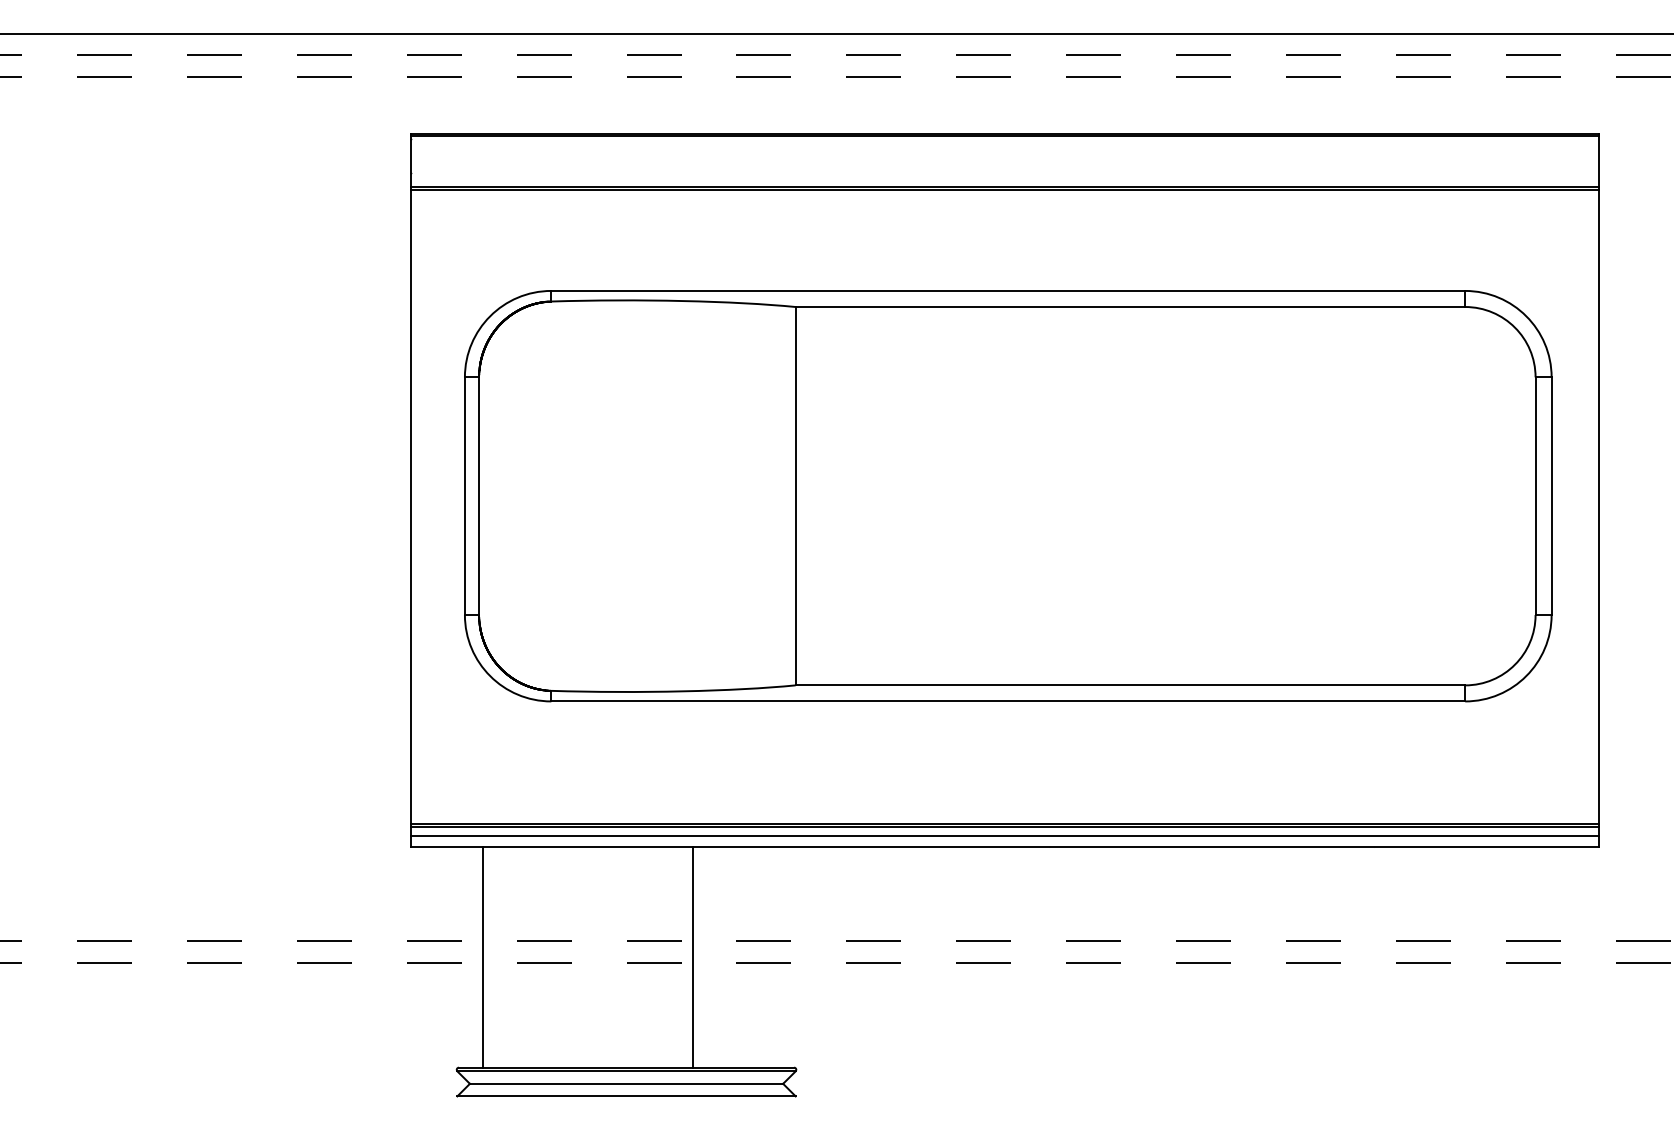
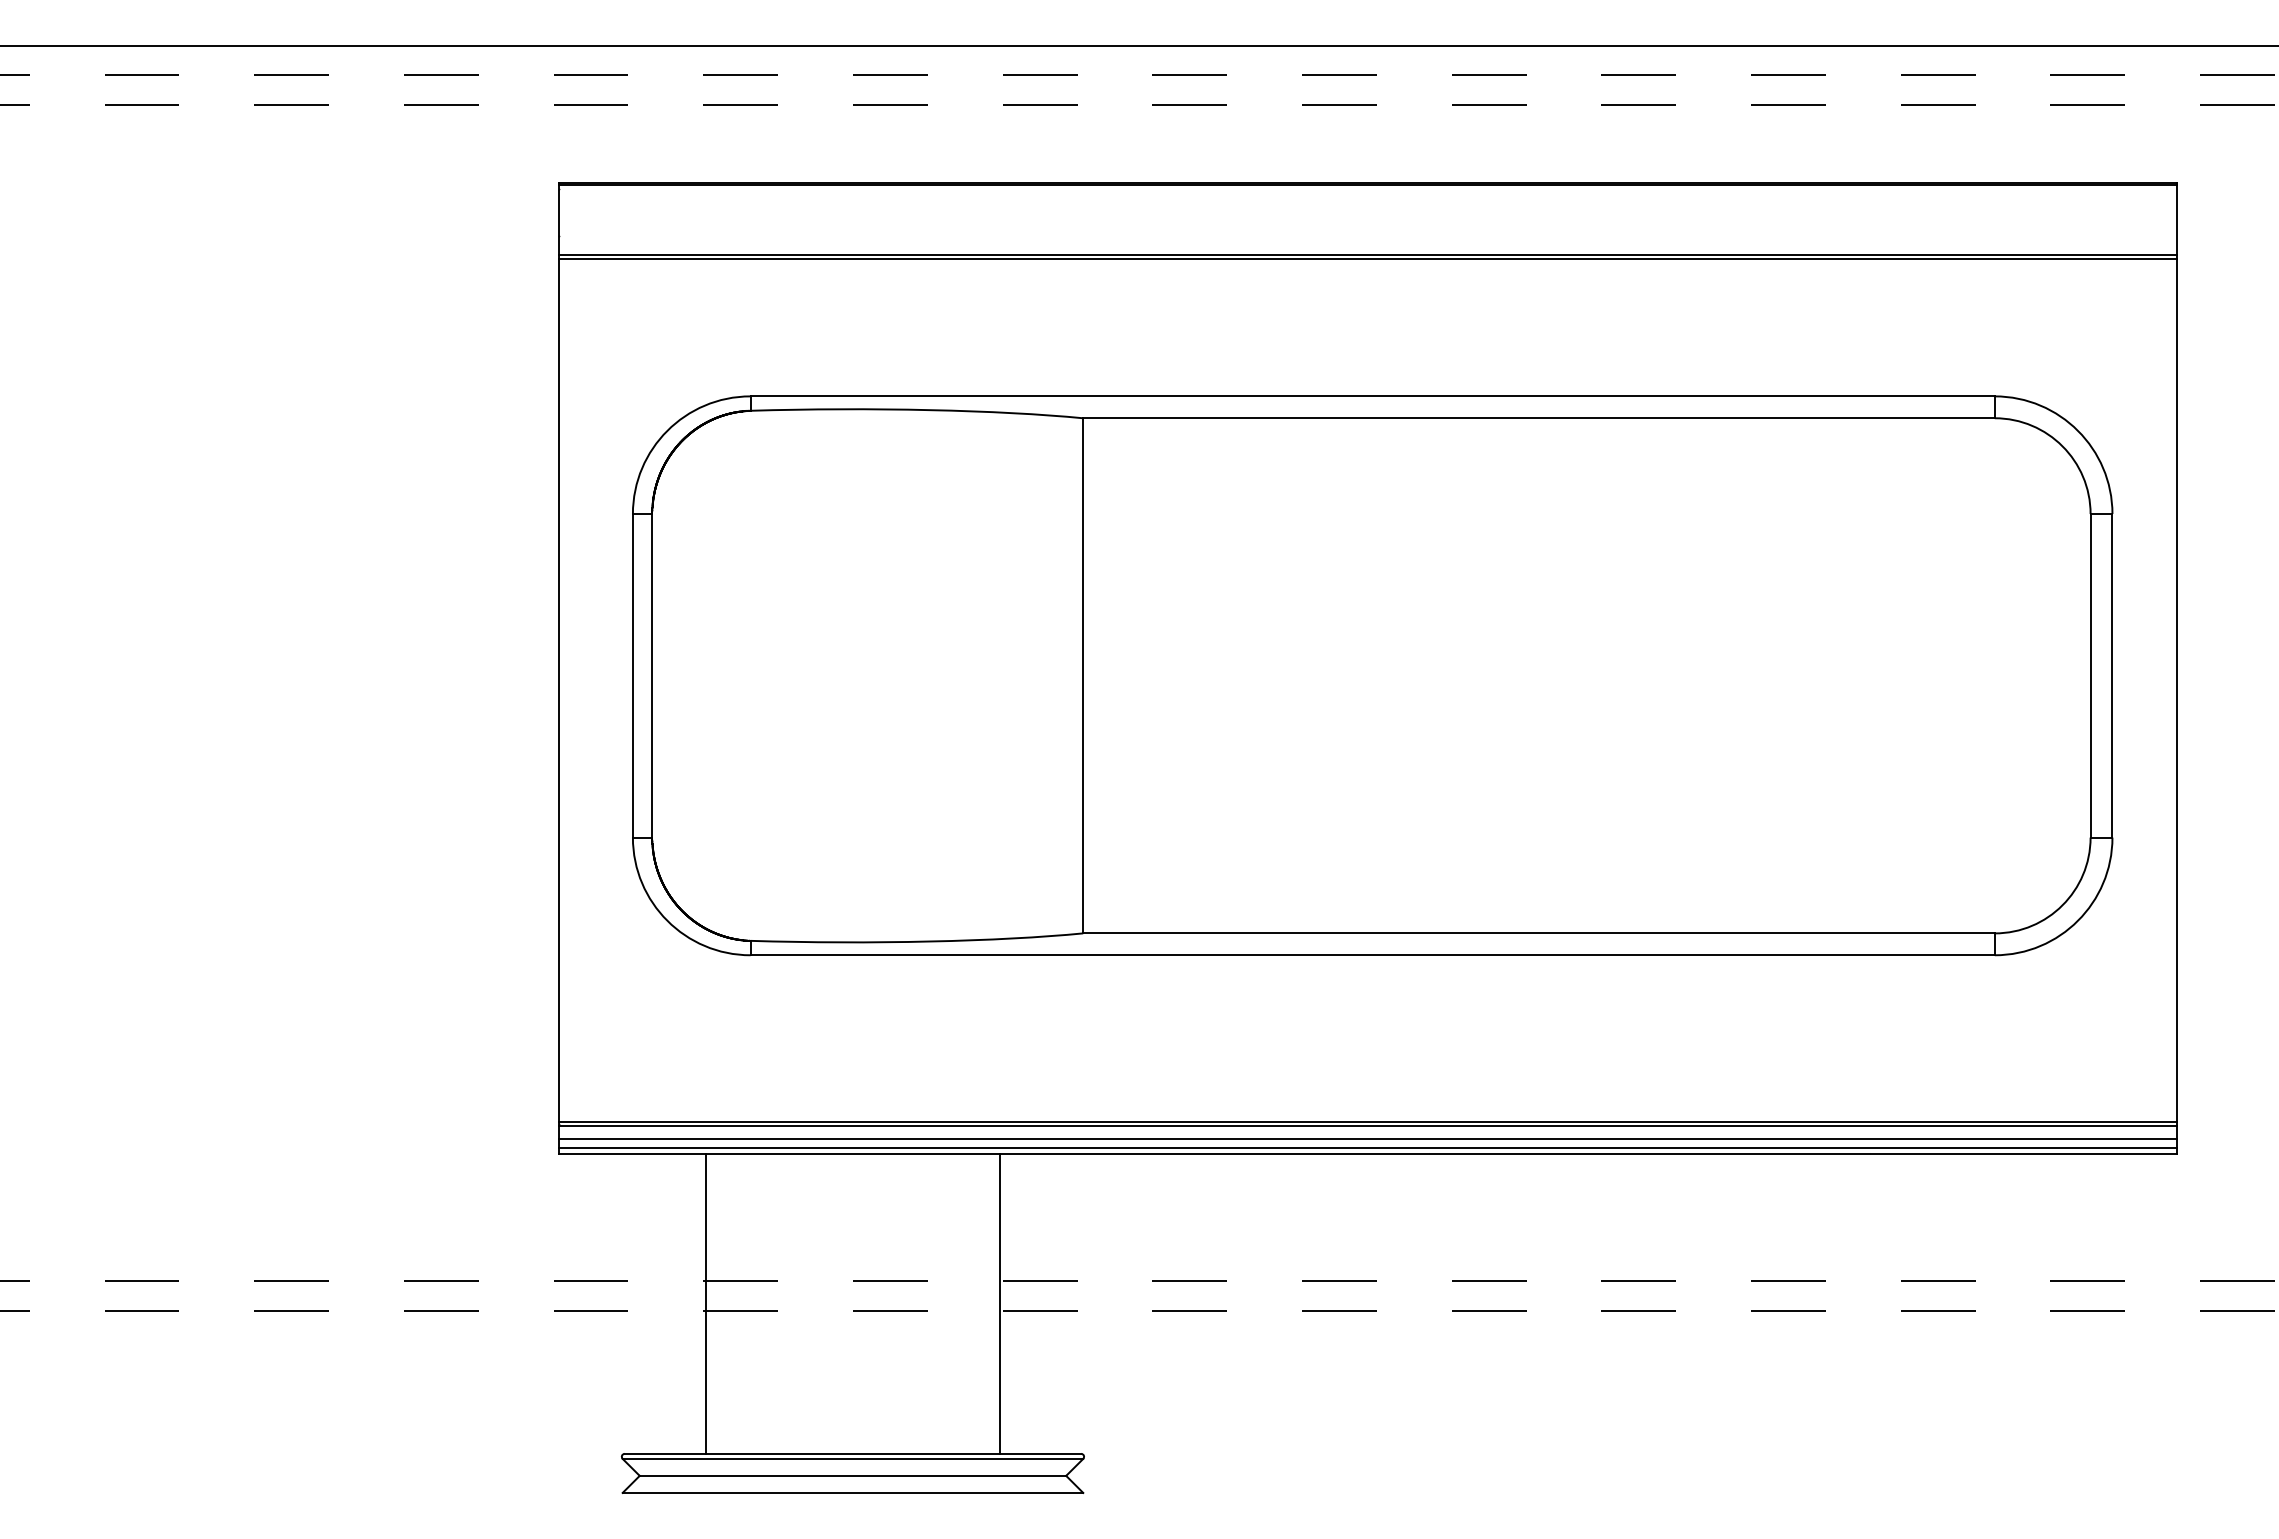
line: (1004, 842) -> (1367, 1147), added
line: (482, 957) -> (705, 1303), moved
line: (693, 957) -> (1000, 1303), moved

